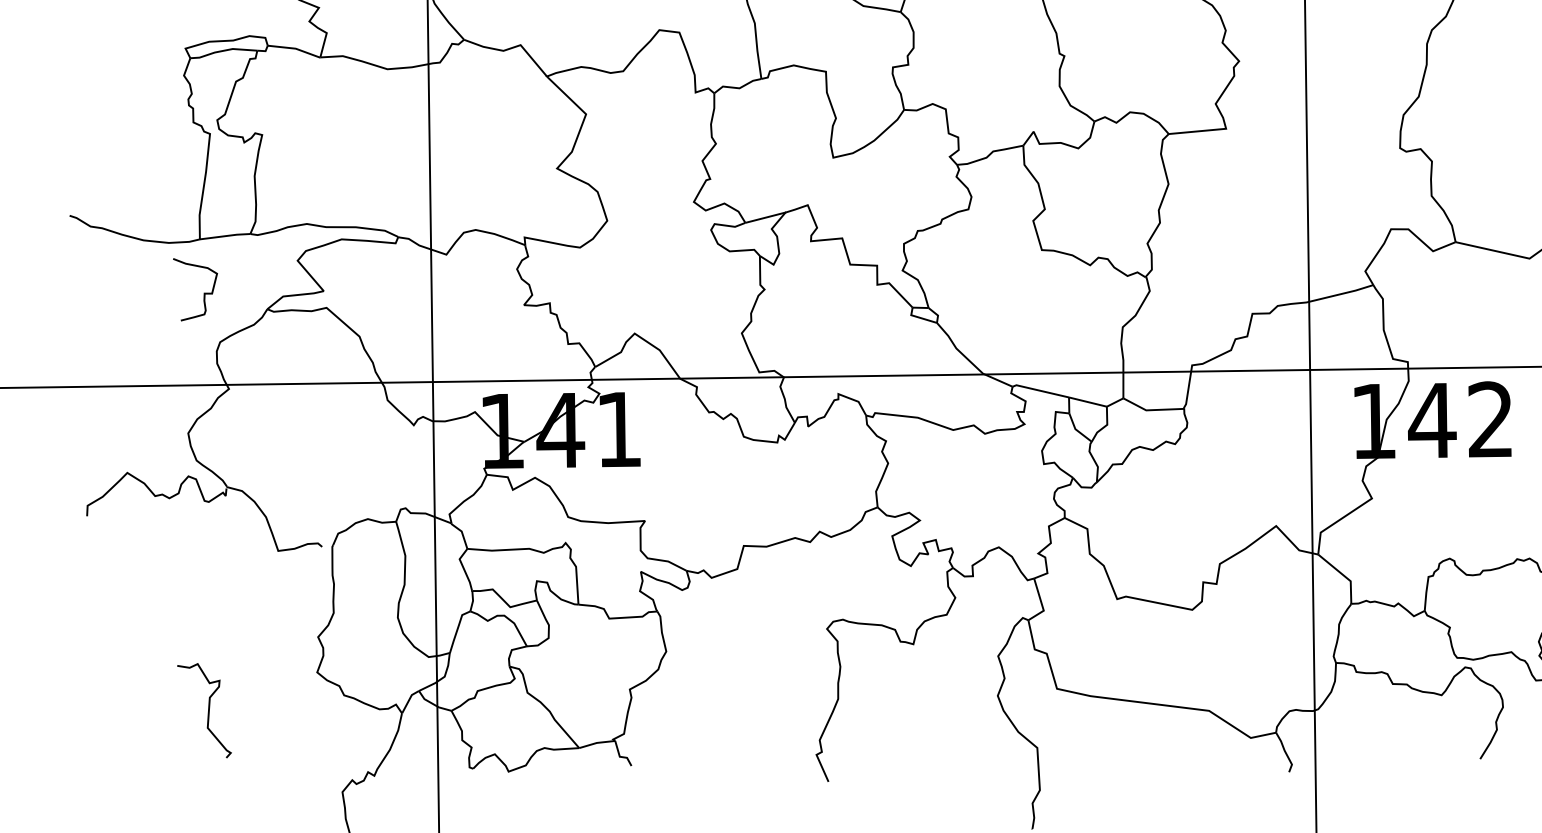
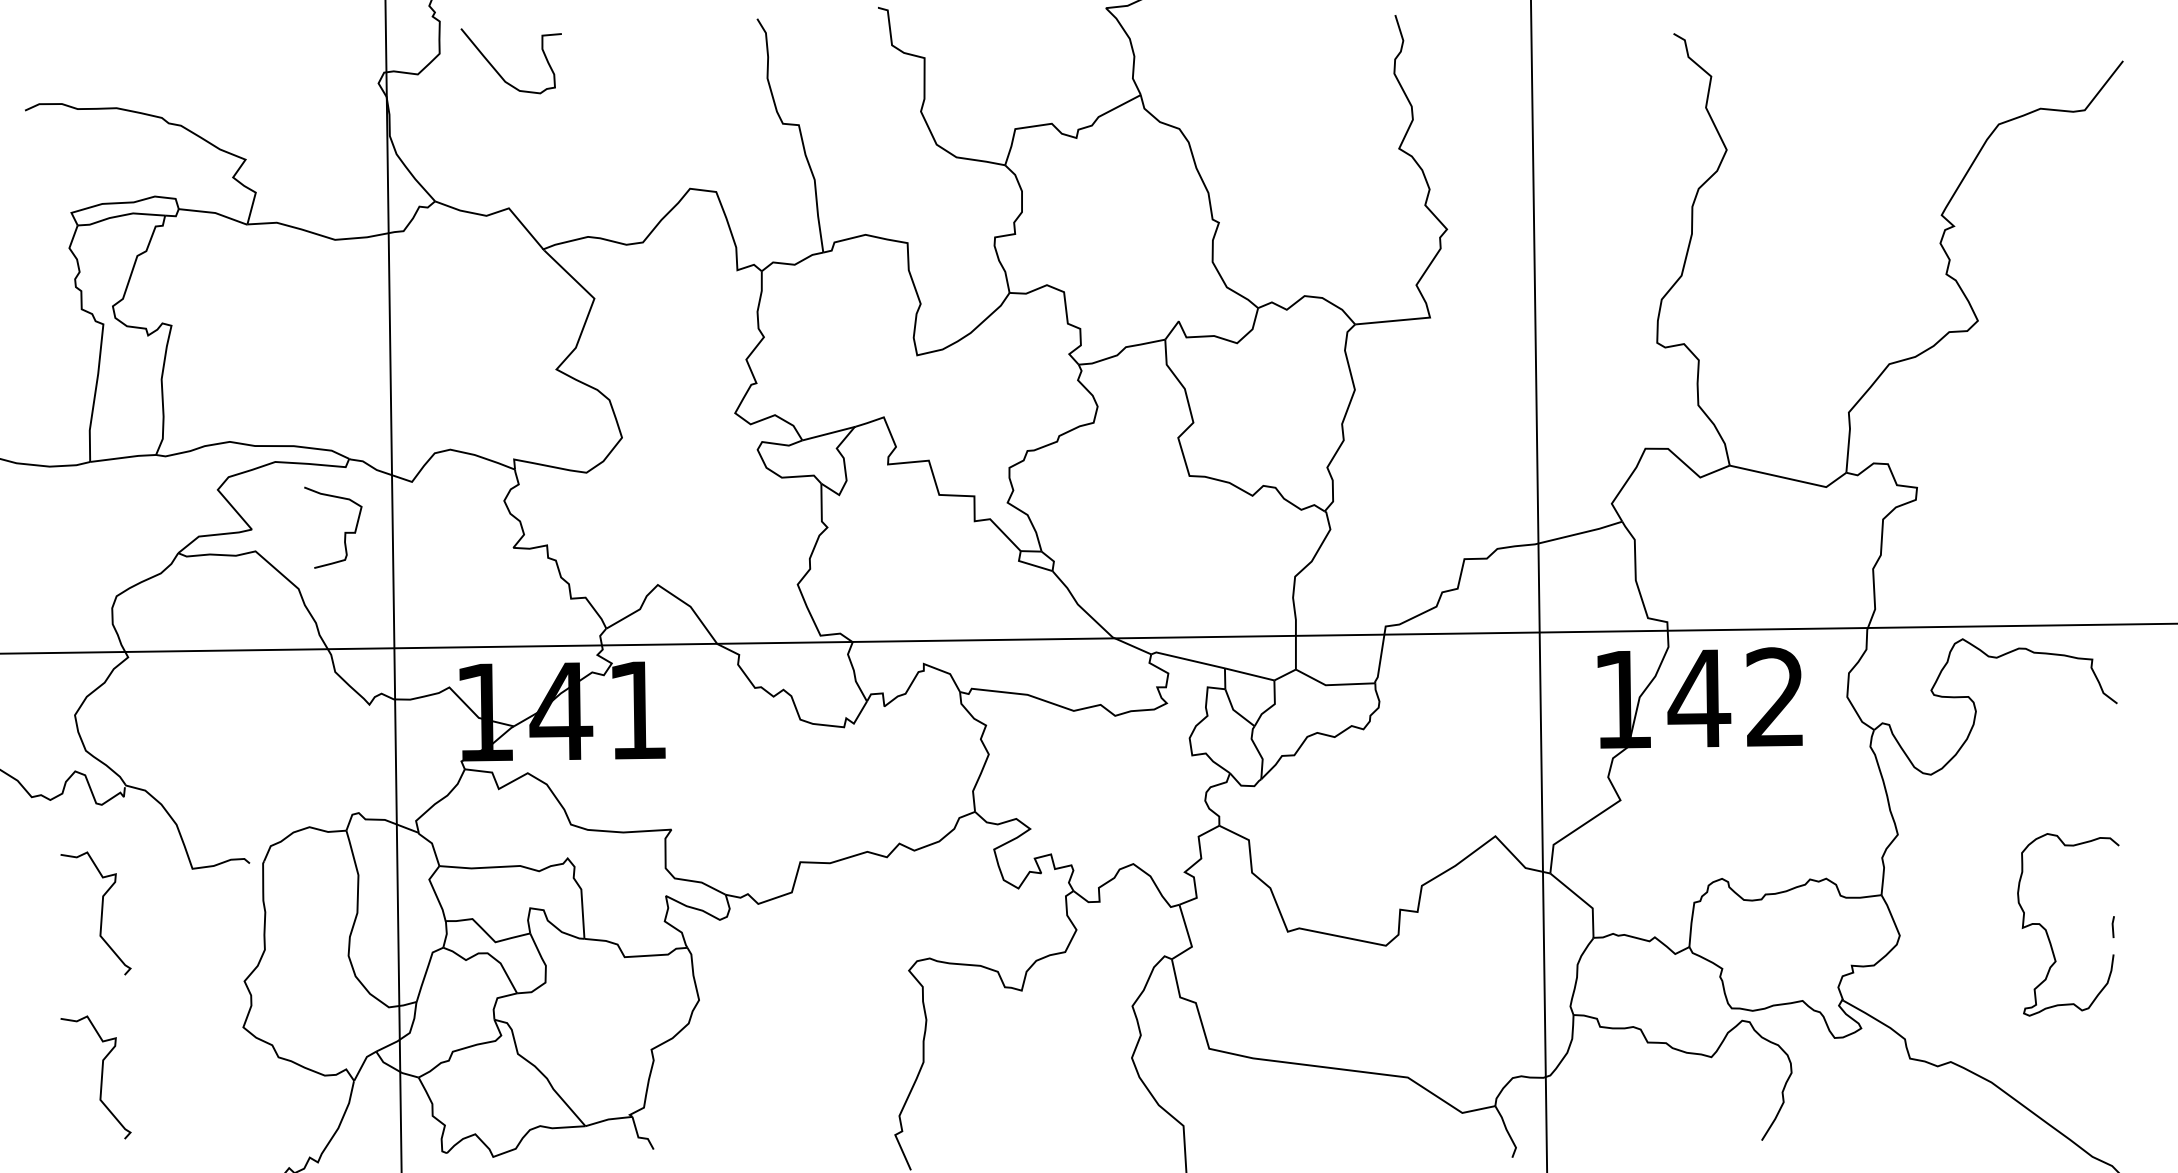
curve: (203, 293) -> (344, 532), moved
curve: (207, 586) -> (100, 915), added

